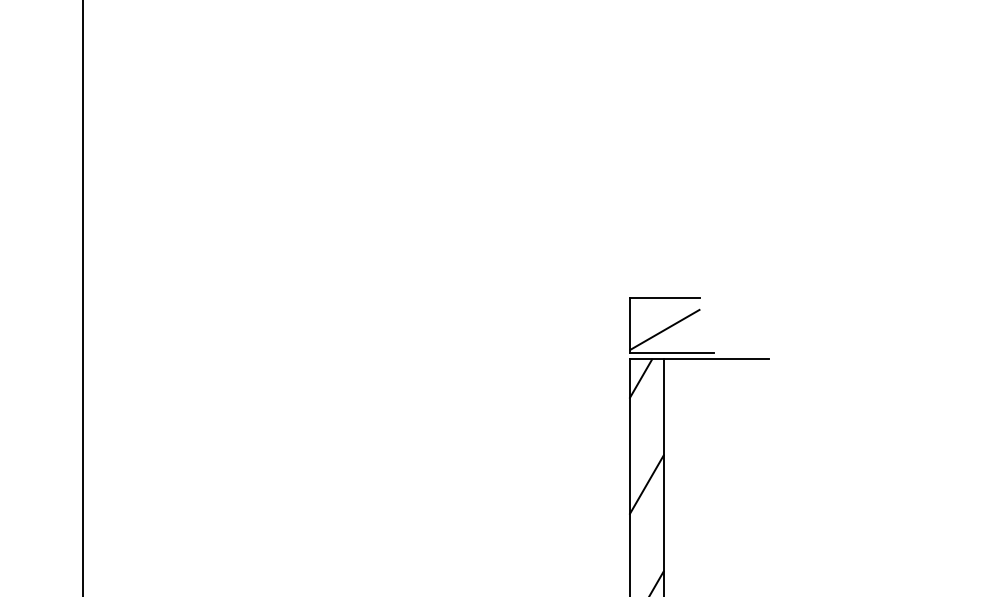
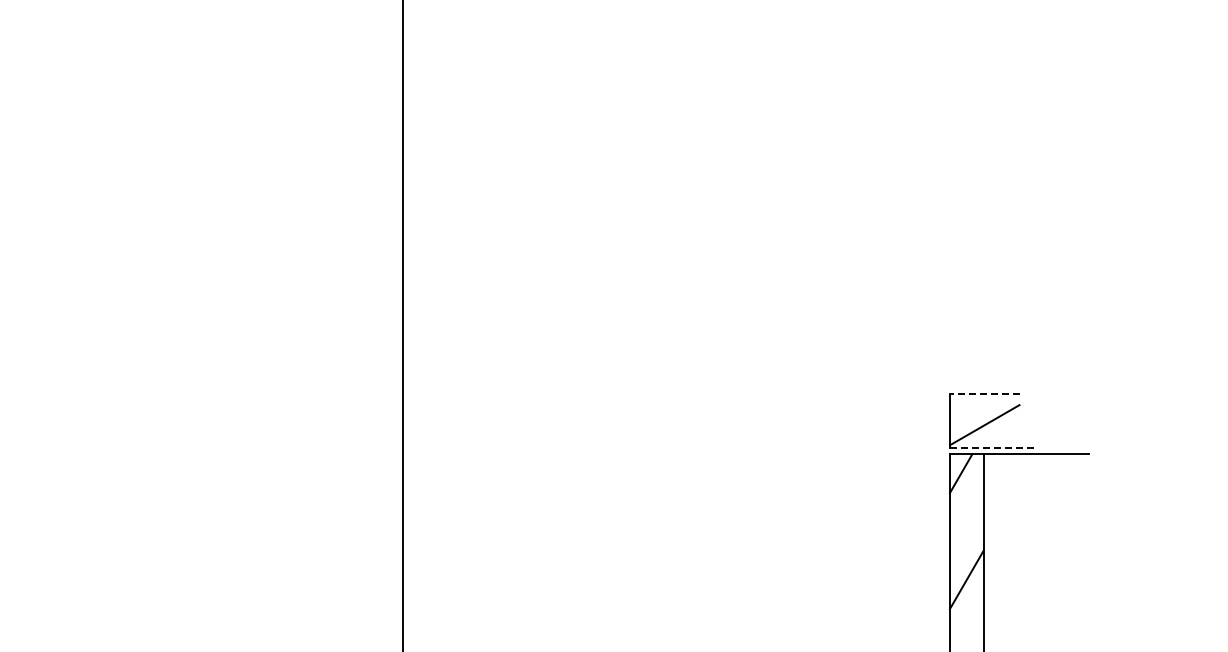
line: (664, 298) -> (984, 393), solid -> dashed
line: (672, 353) -> (992, 448), solid -> dashed

